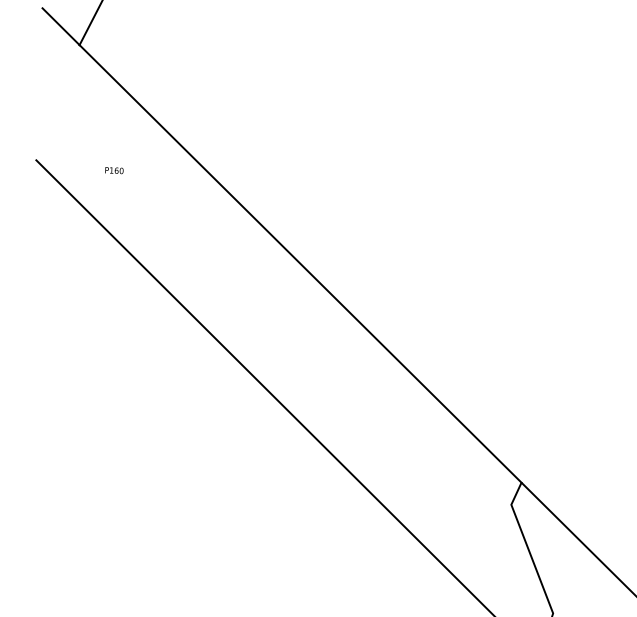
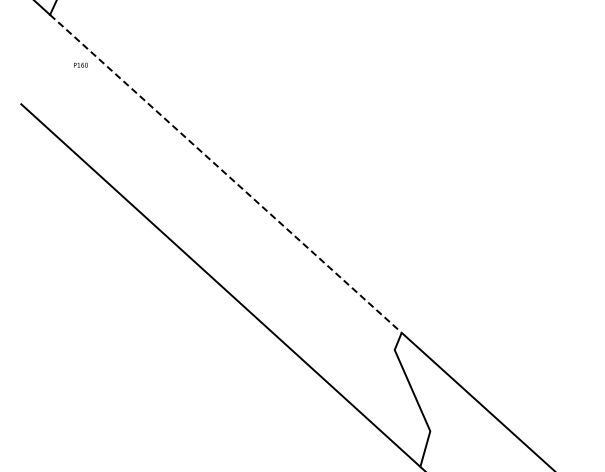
text: (113, 169) -> (80, 64), moved
line: (301, 264) -> (226, 174), solid -> dashed

